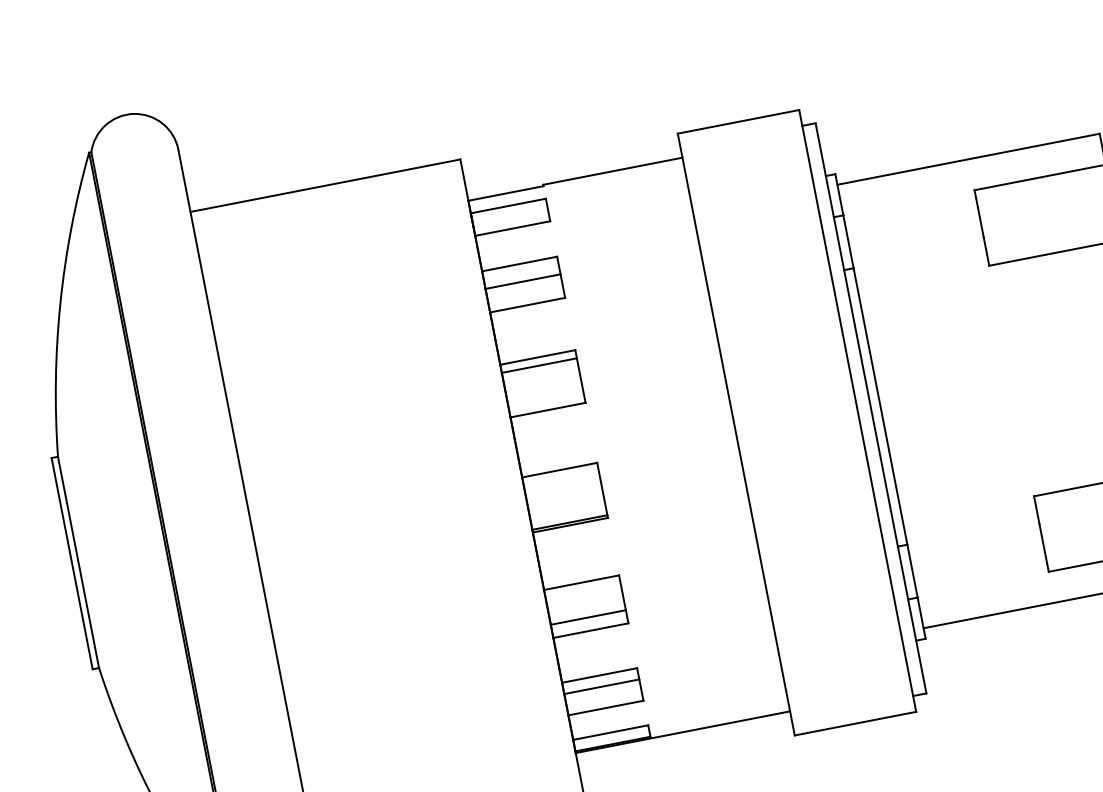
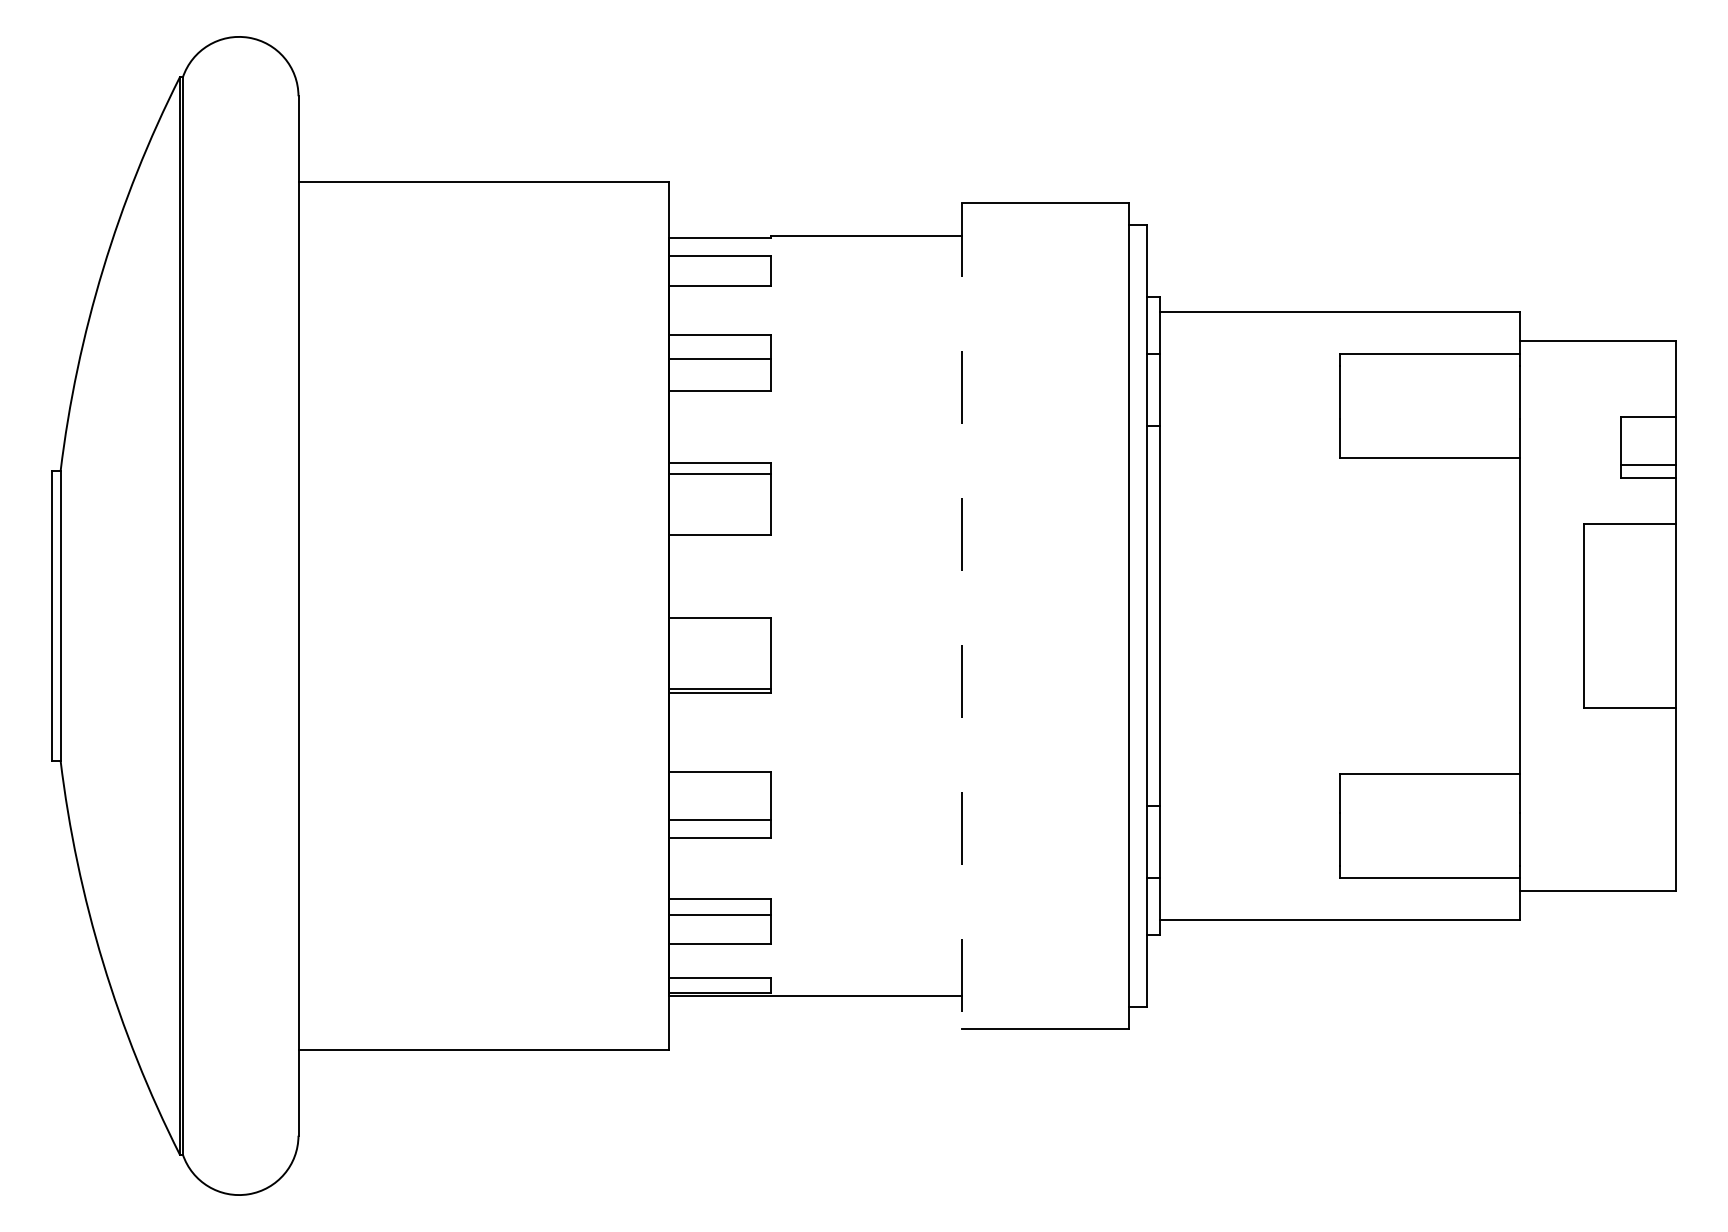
line: (736, 434) -> (962, 615), solid -> dashed

